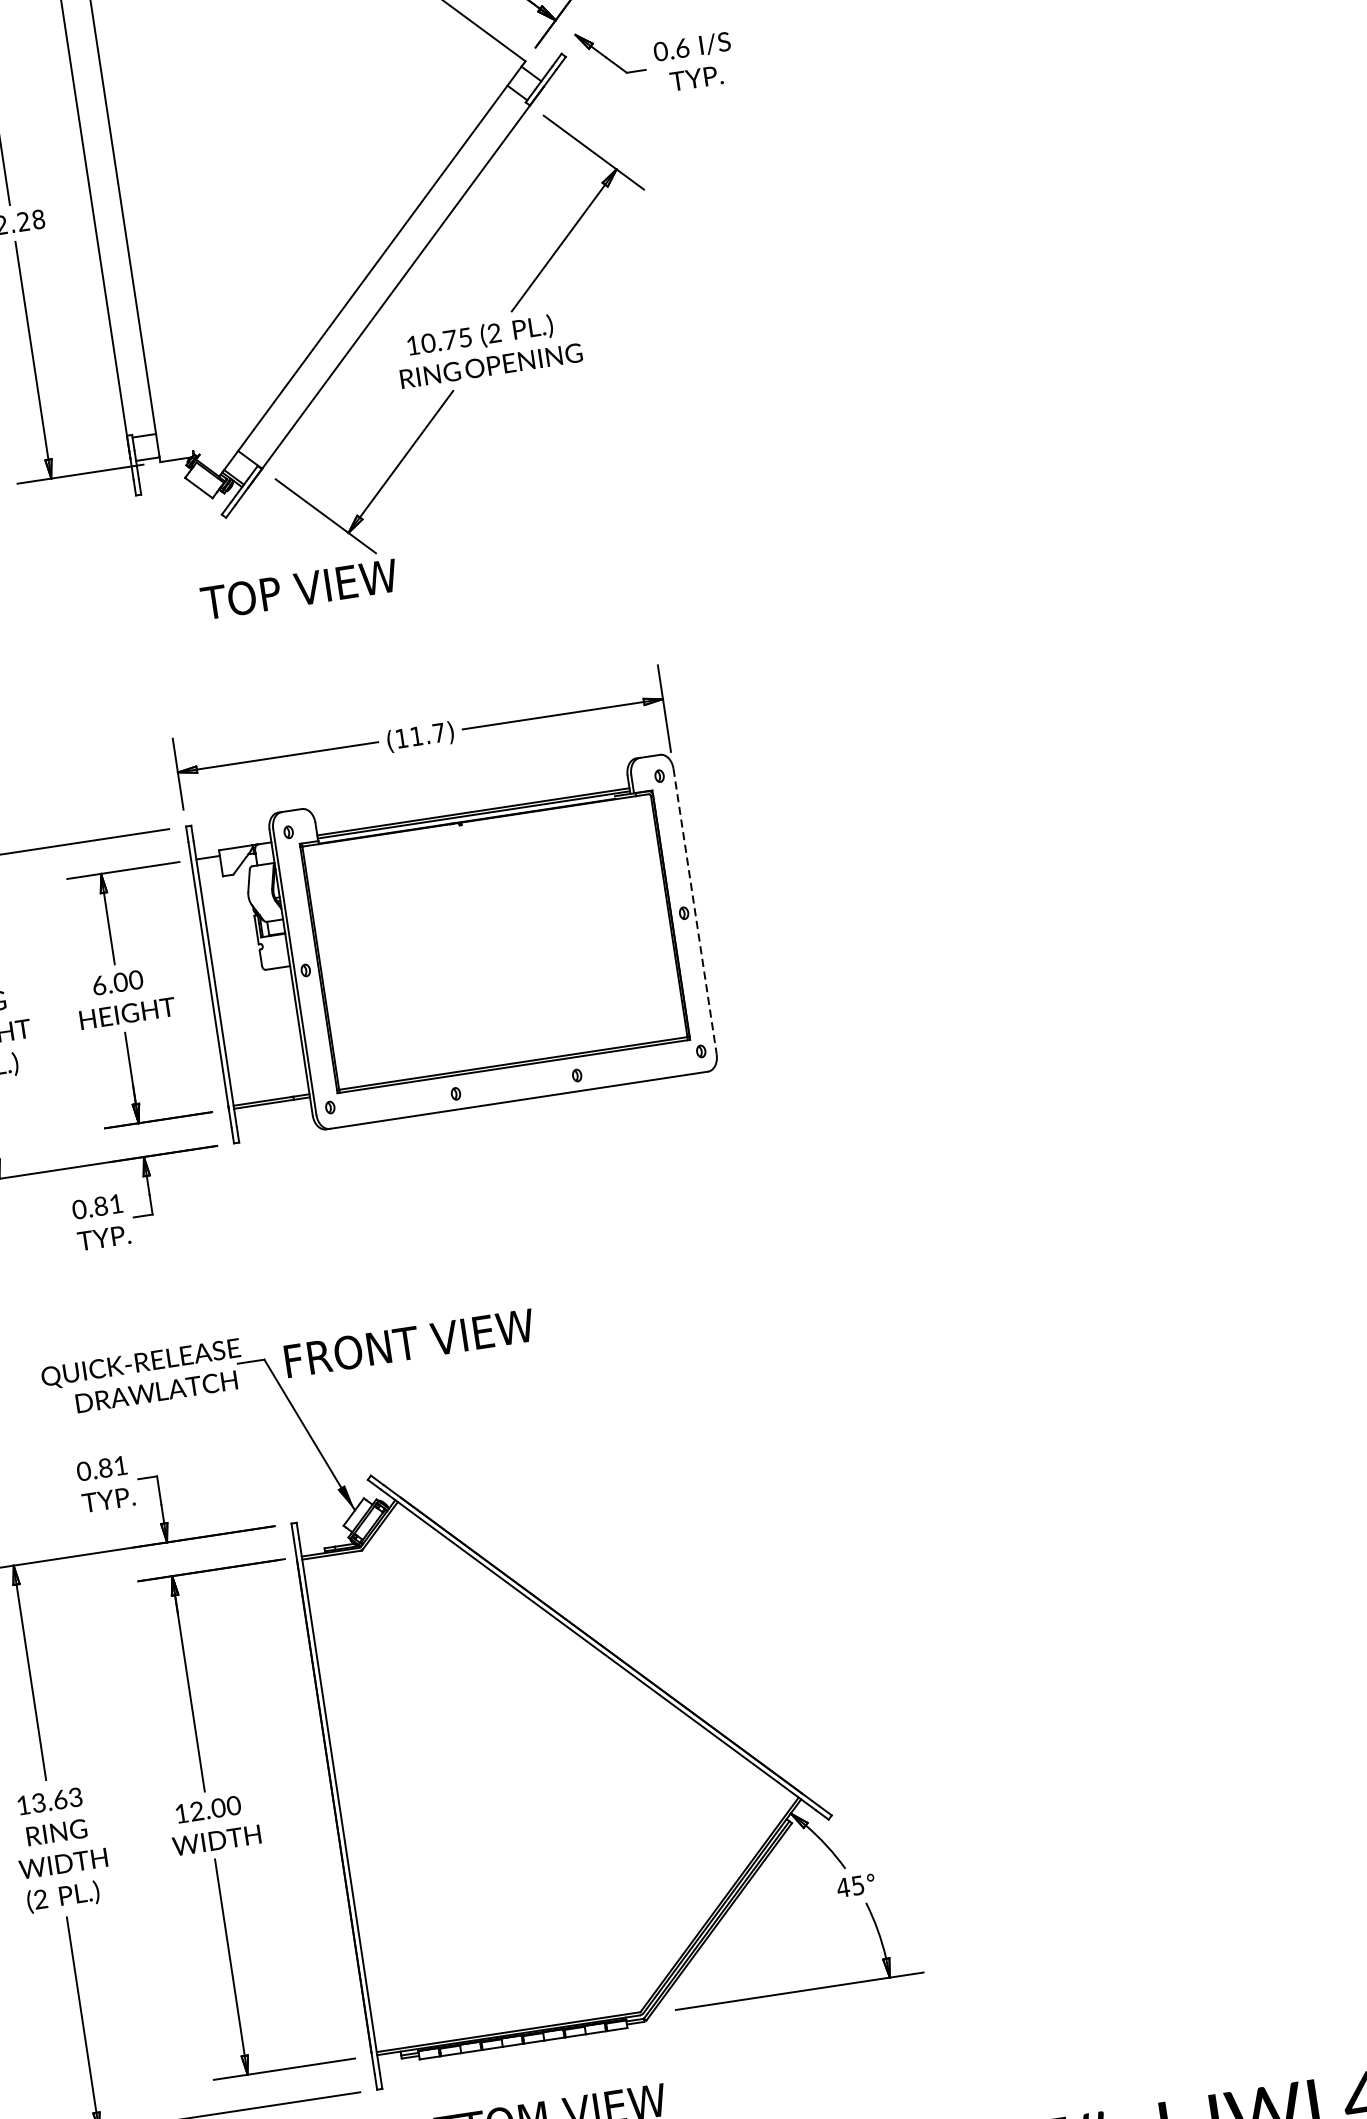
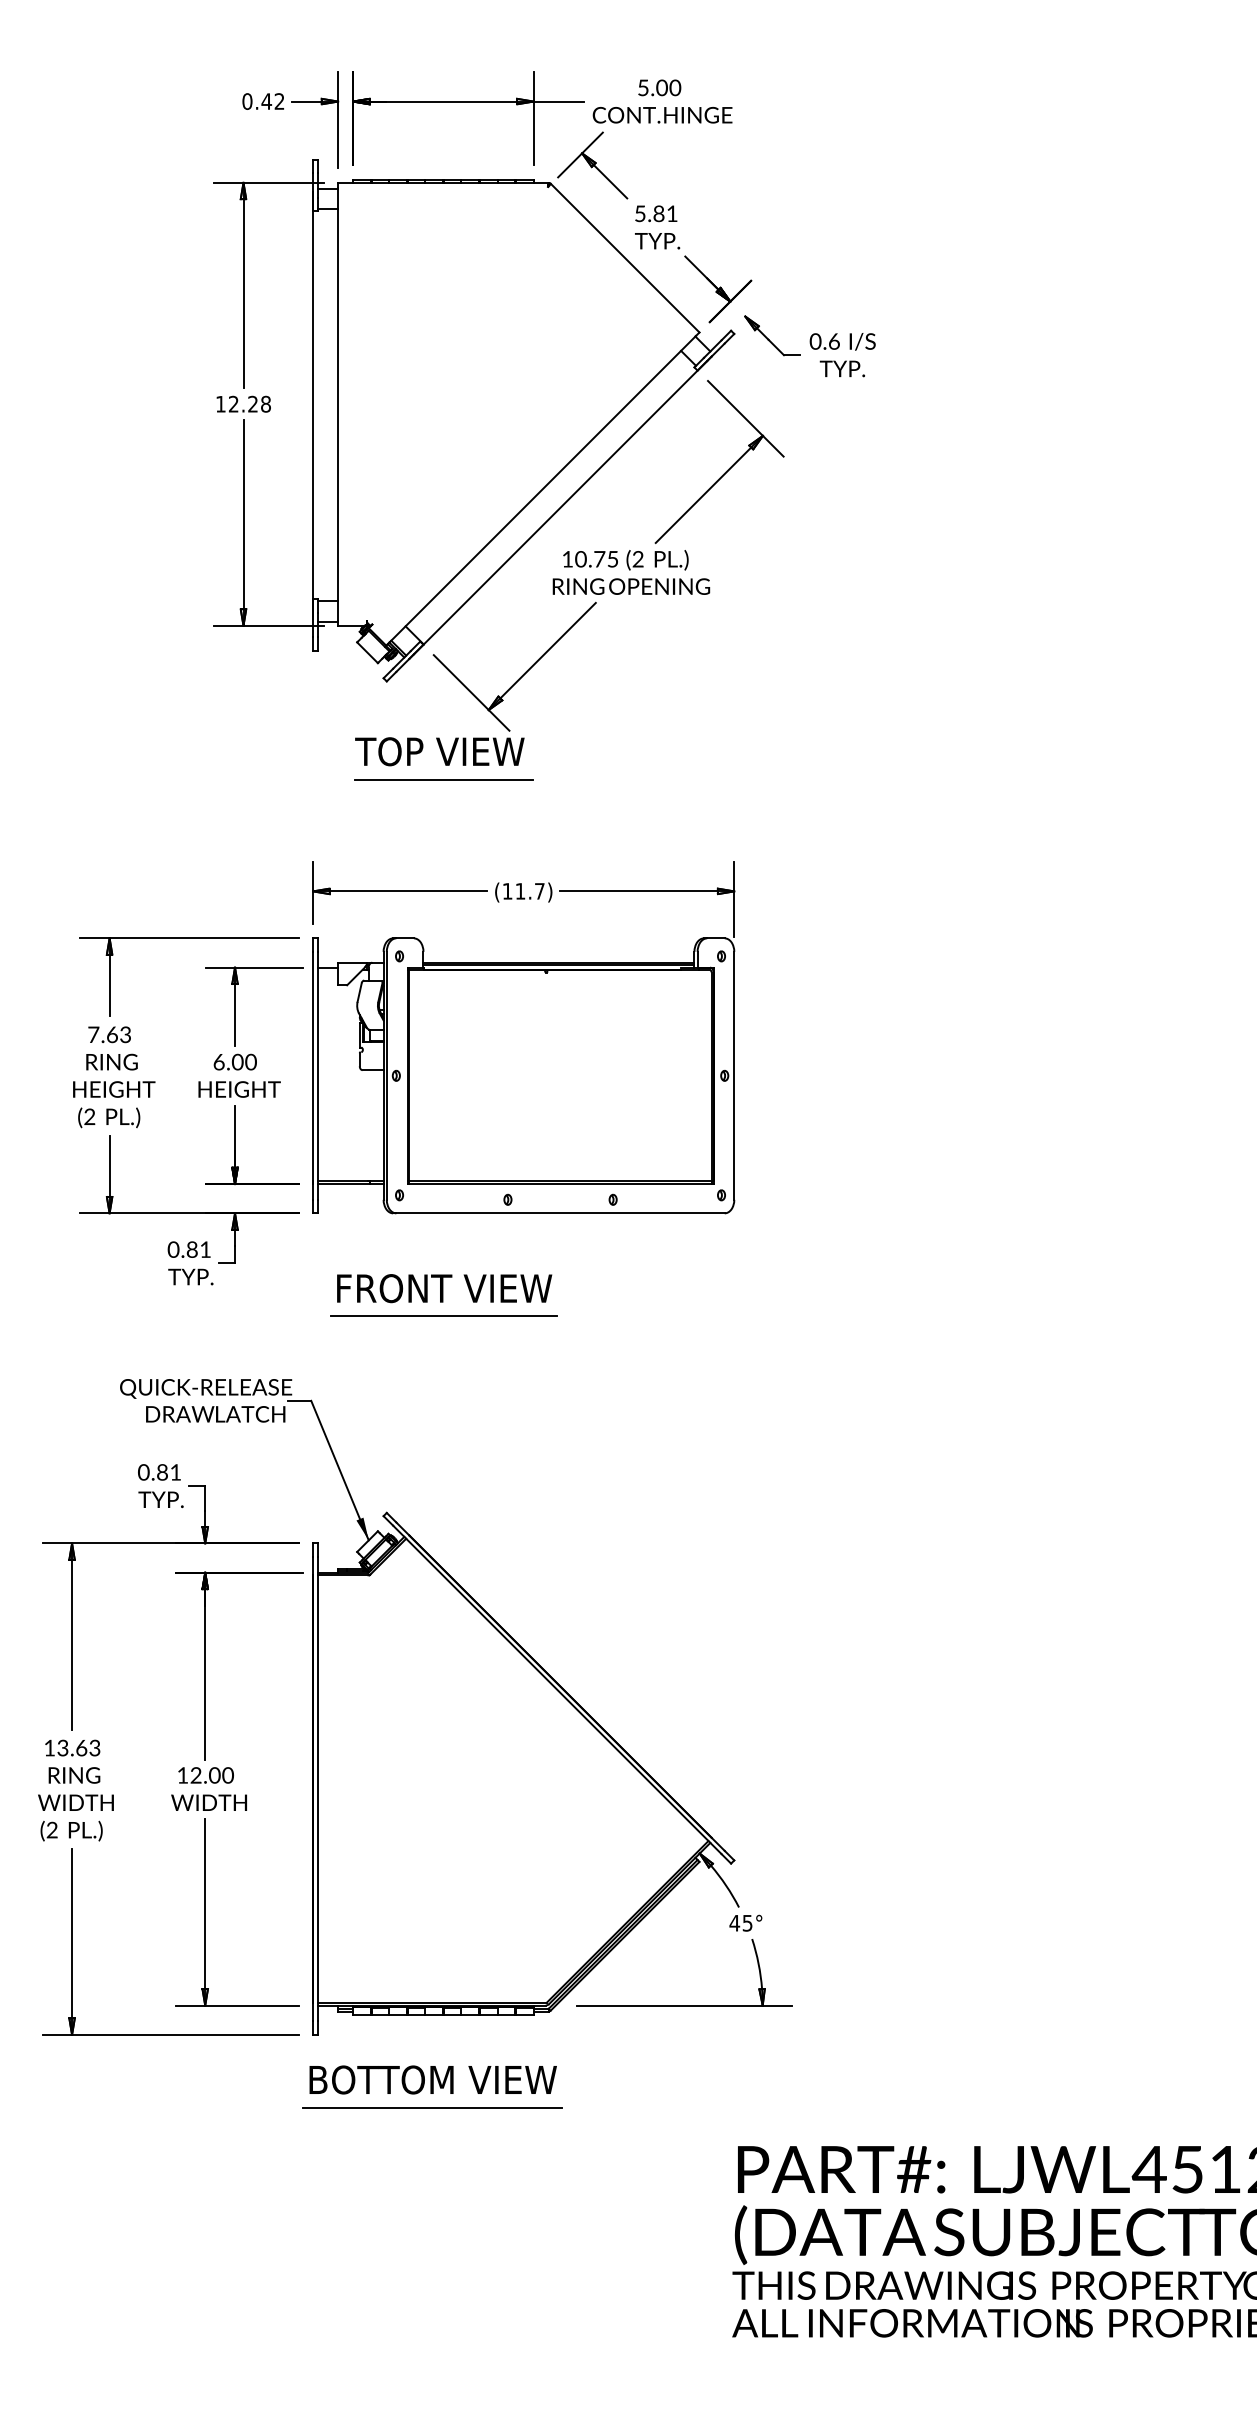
line: (308, 620) -> (443, 779), added
line: (695, 911) -> (734, 1075), dashed -> solid
line: (402, 1239) -> (443, 1316), added
text: (409, 1343) -> (444, 1288), moved

